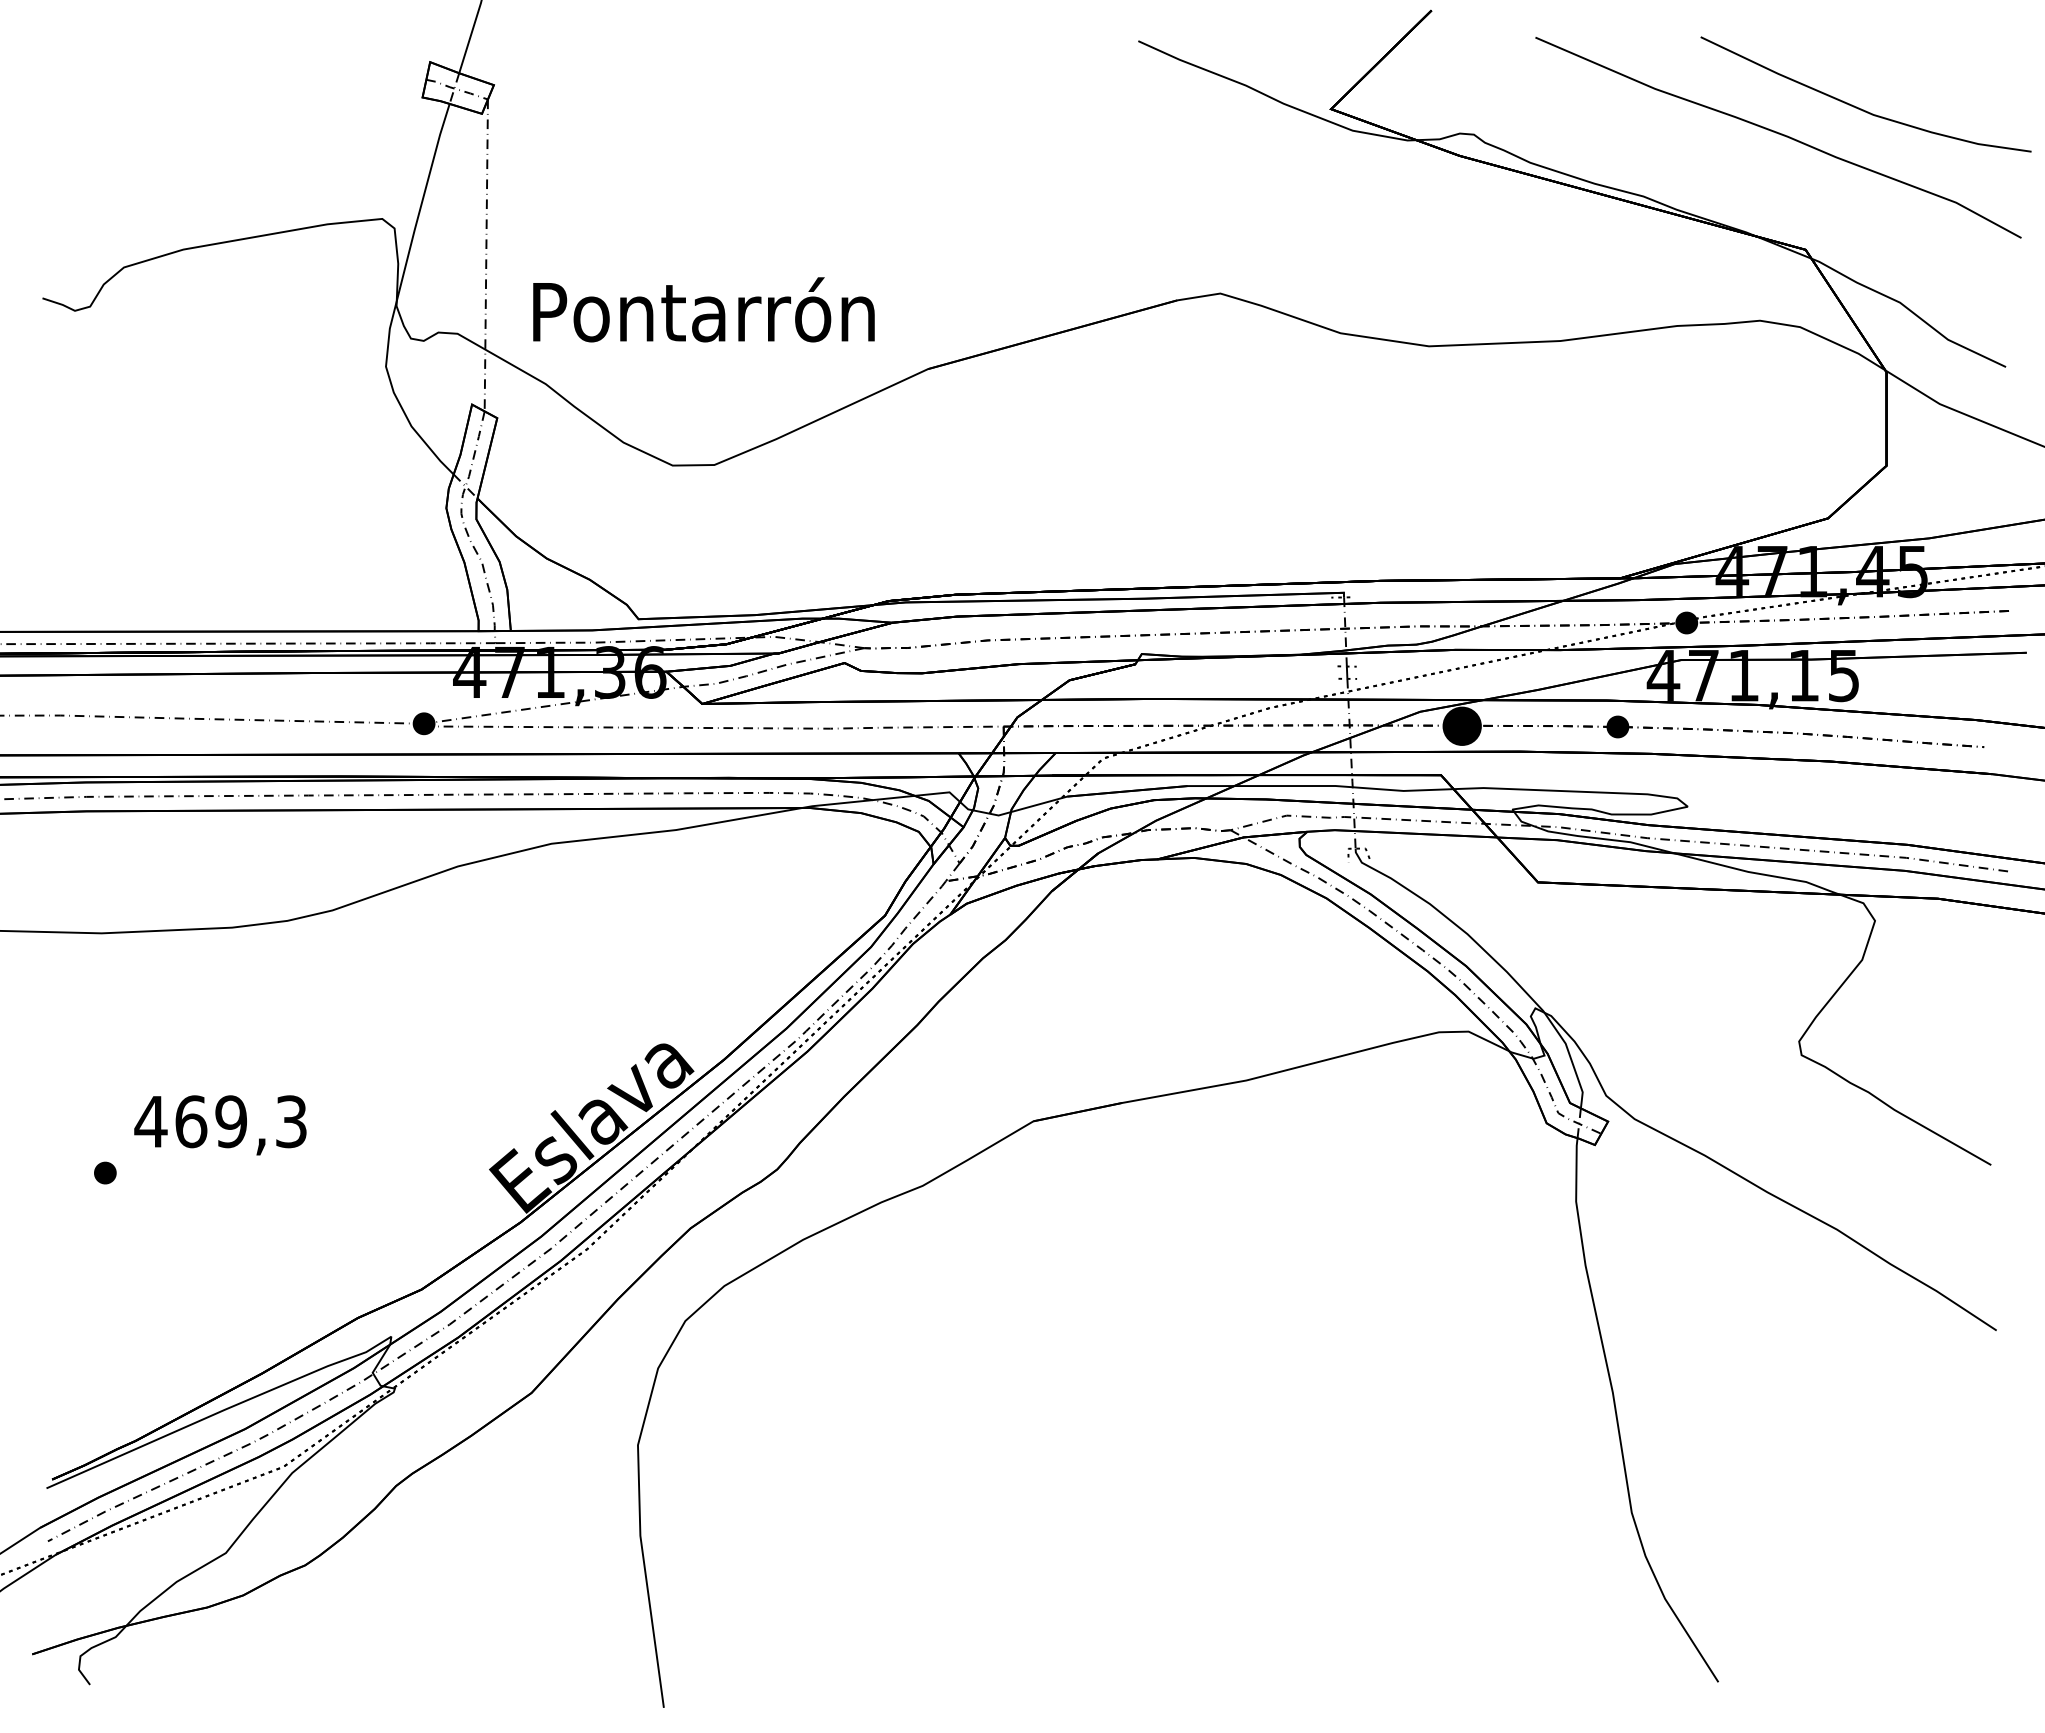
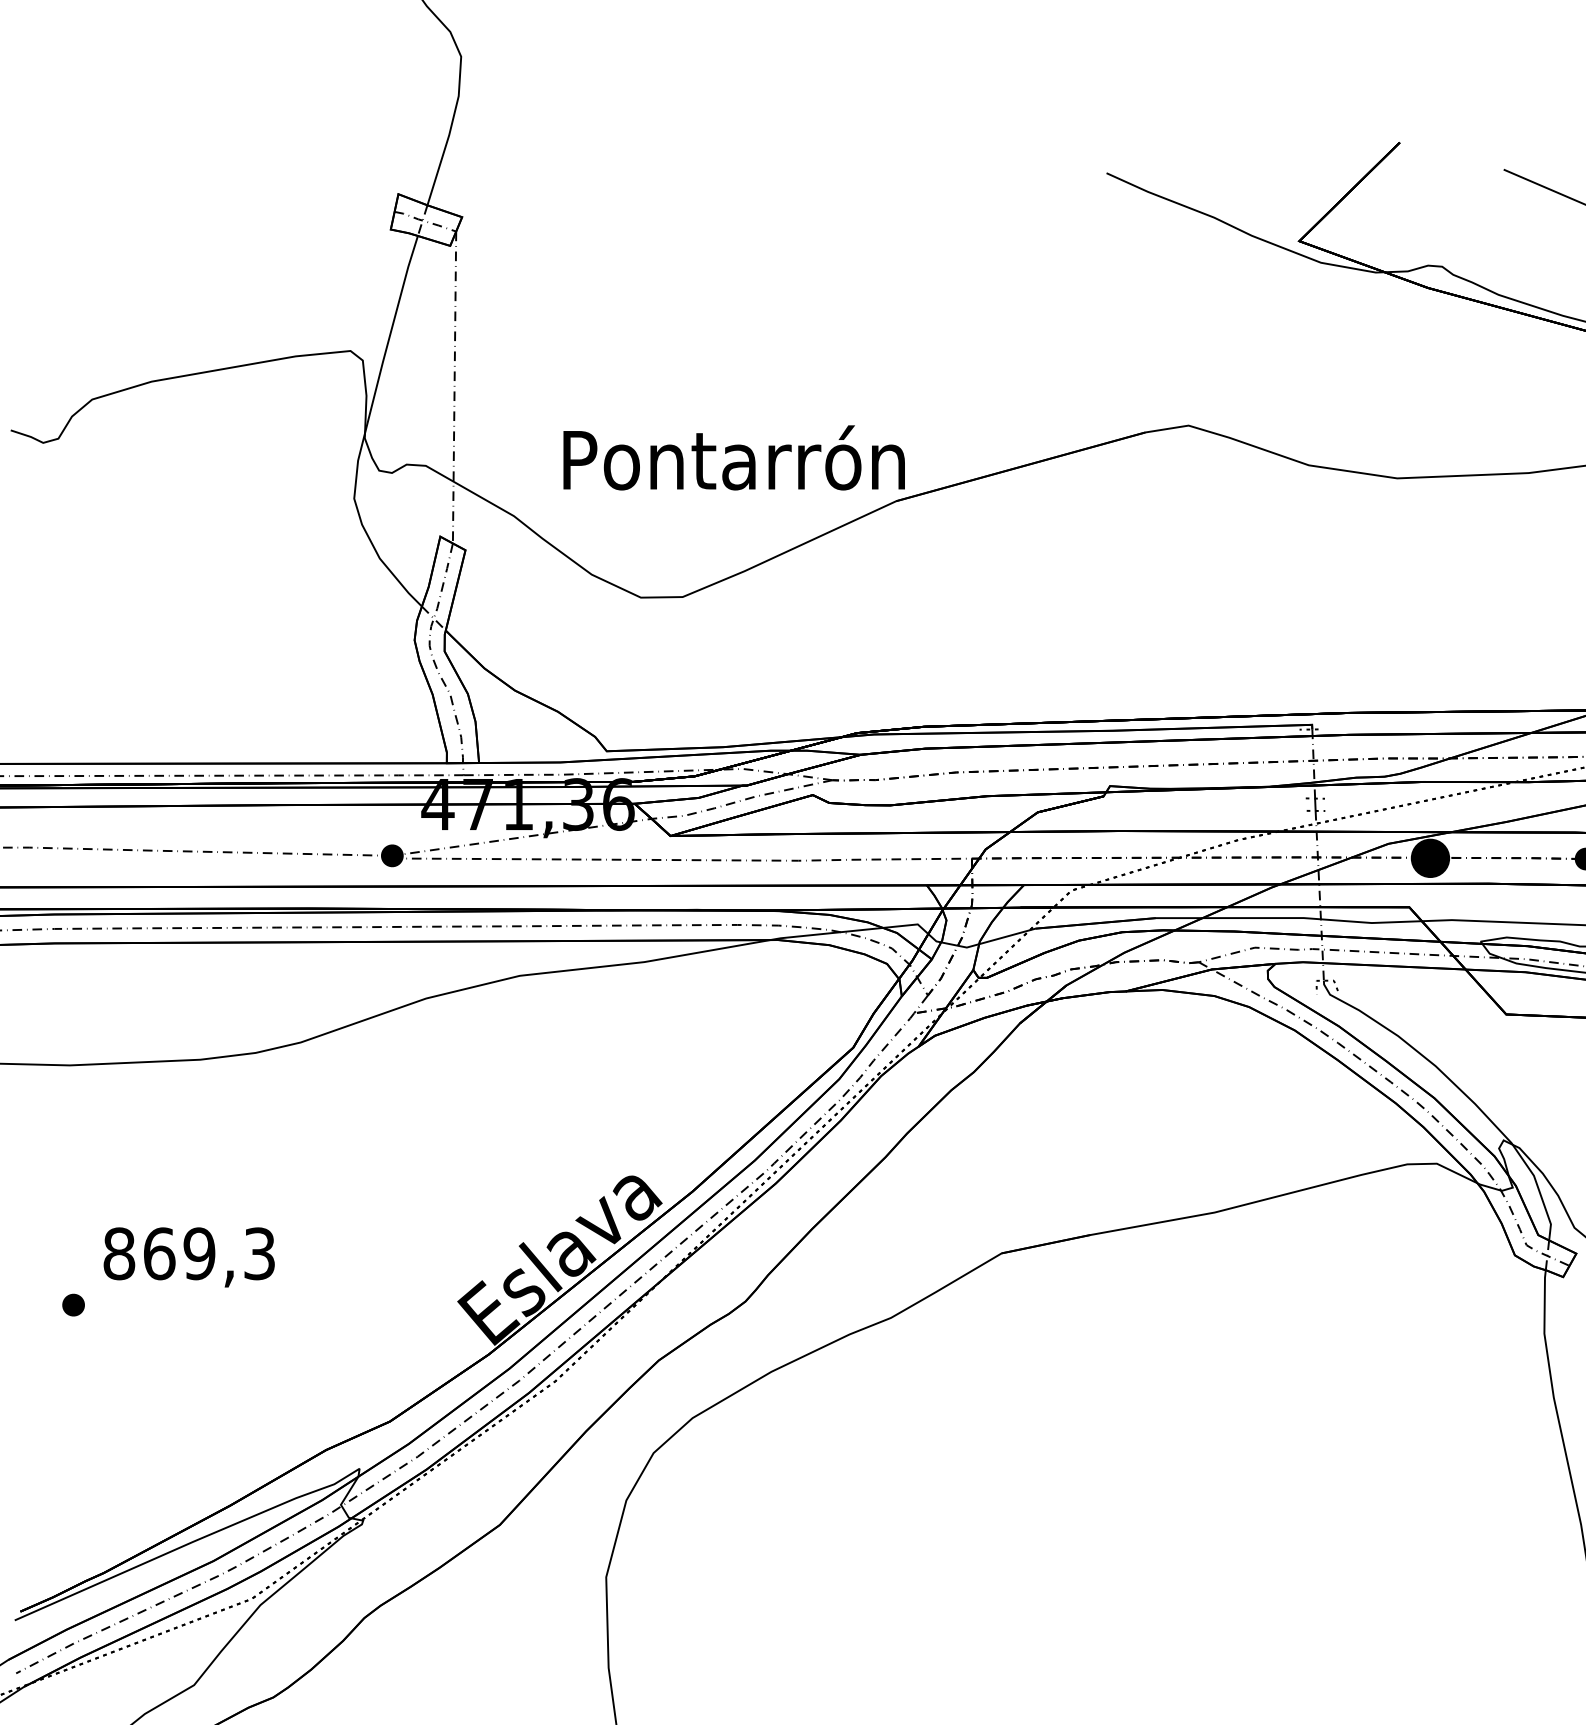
text: (703, 309) -> (733, 457), moved
text: (150, 1121) -> (118, 1253), 469,3 -> 869,3

